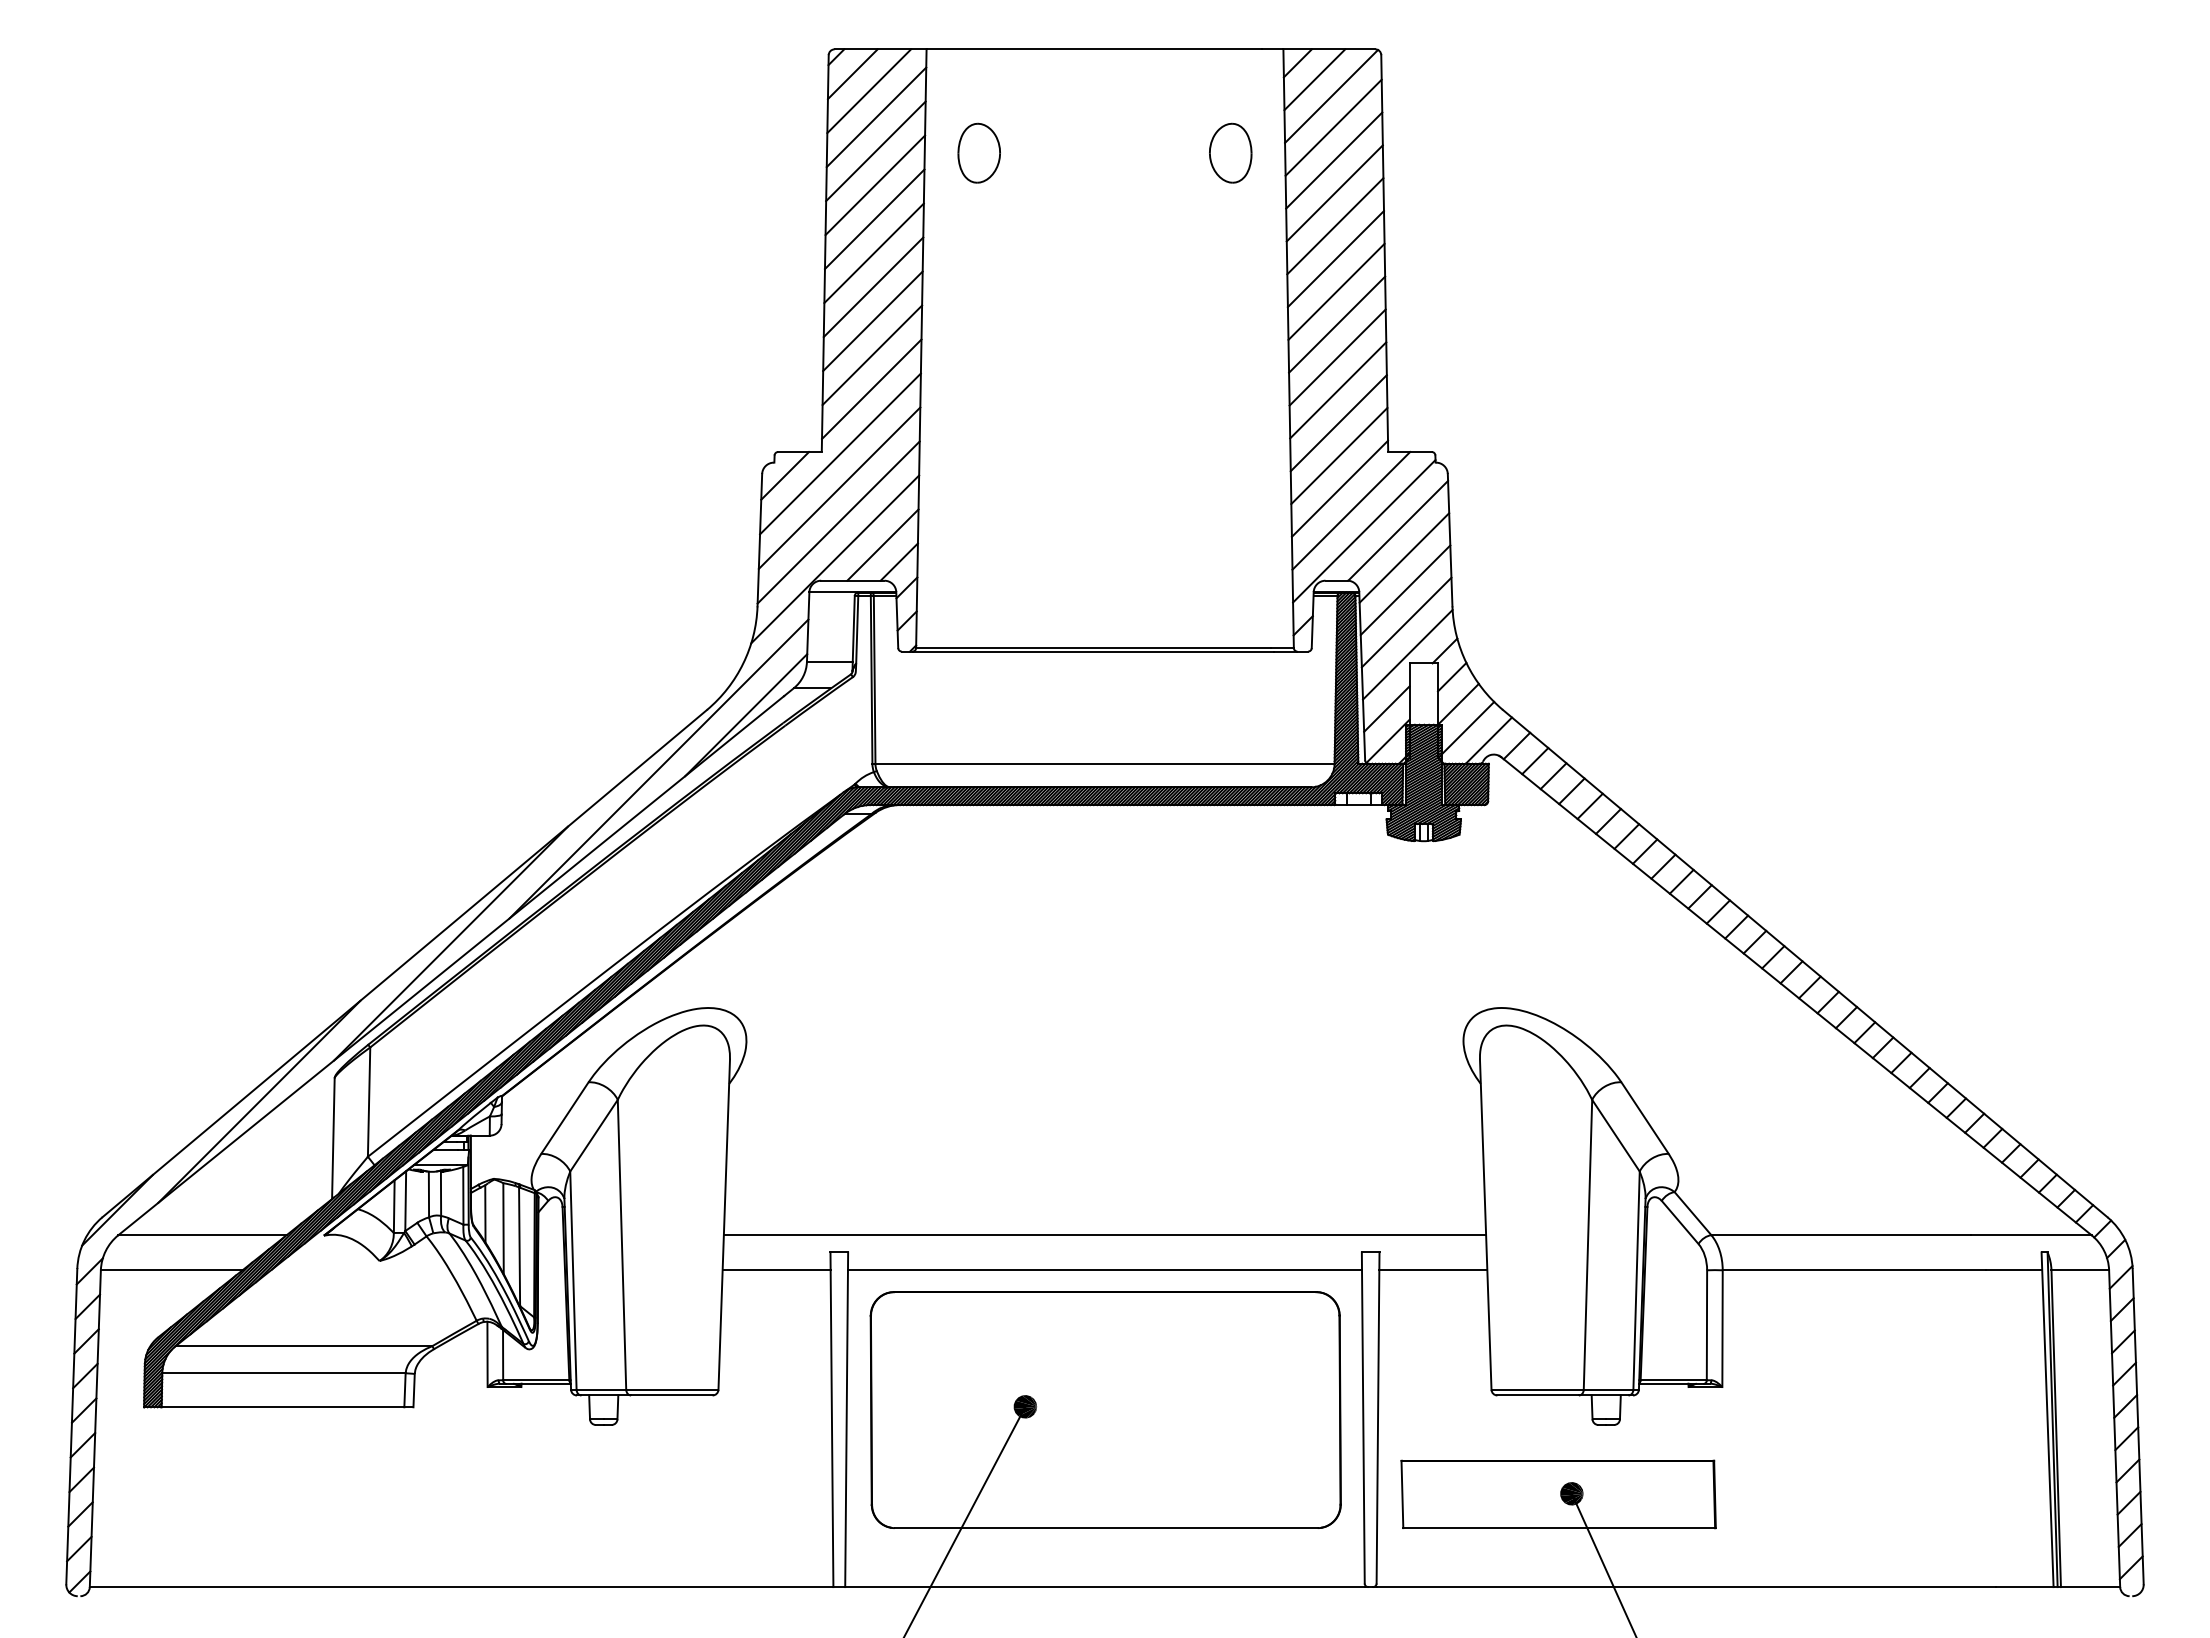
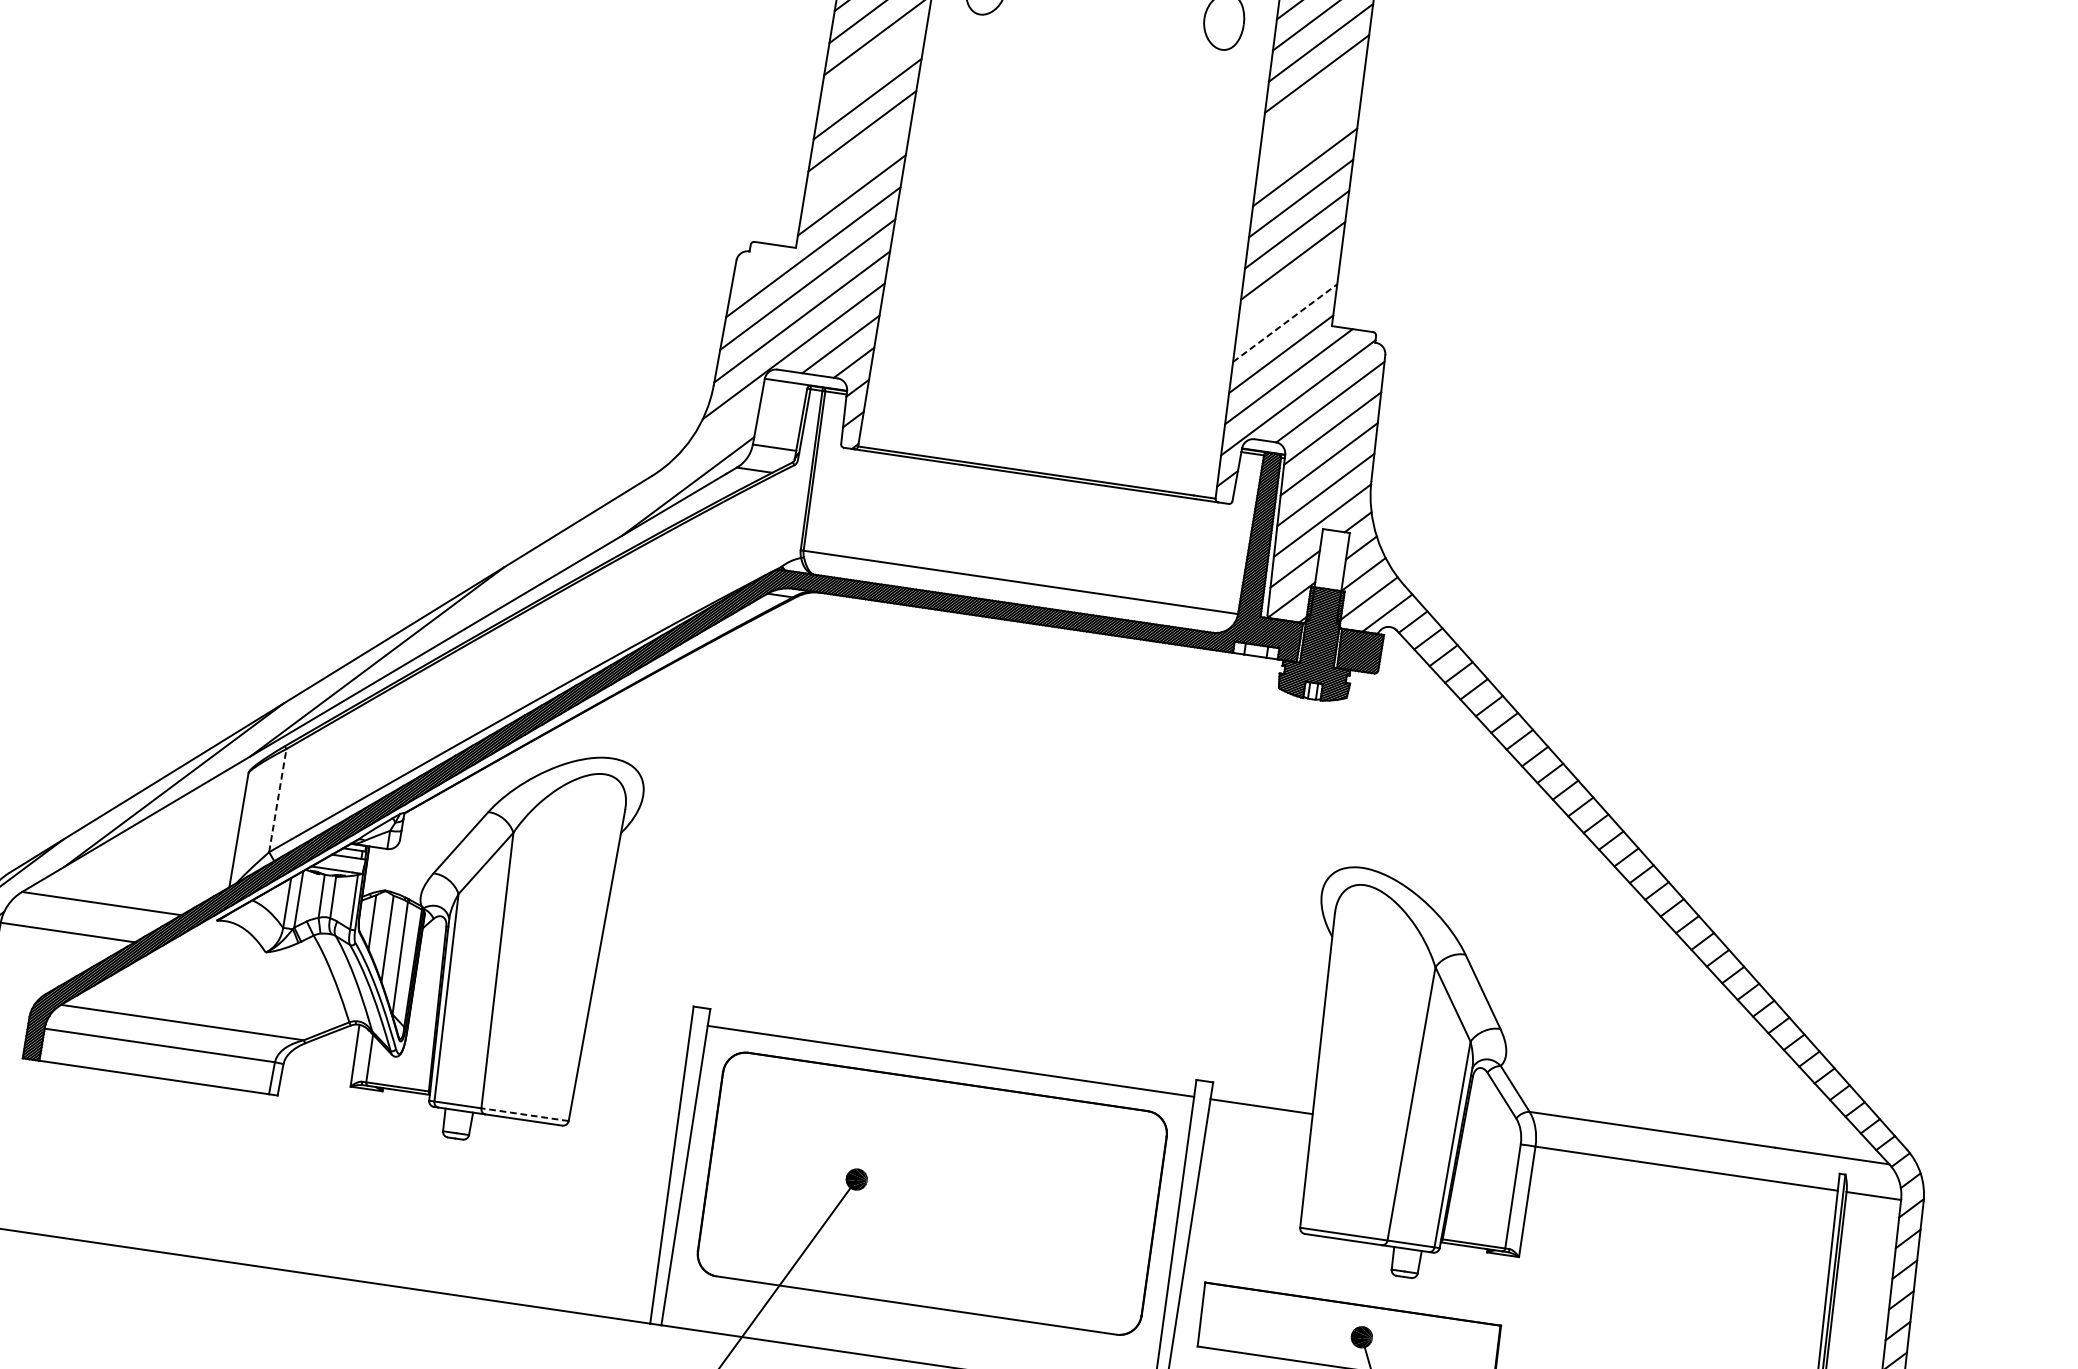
line: (1335, 226) -> (1313, 105), removed
line: (873, 253) -> (872, 67), removed
line: (1335, 259) -> (1308, 136), removed
line: (872, 355) -> (857, 163), removed
line: (1338, 423) -> (1288, 292), removed
line: (1339, 456) -> (1285, 323), solid -> dashed
line: (785, 475) -> (758, 265), removed
line: (658, 768) -> (597, 524), removed
line: (369, 1102) -> (278, 801), solid -> dashed
line: (1104, 1235) -> (955, 1028), removed
line: (776, 1270) -> (640, 1016), removed
line: (671, 1389) -> (524, 1114), solid -> dashed

